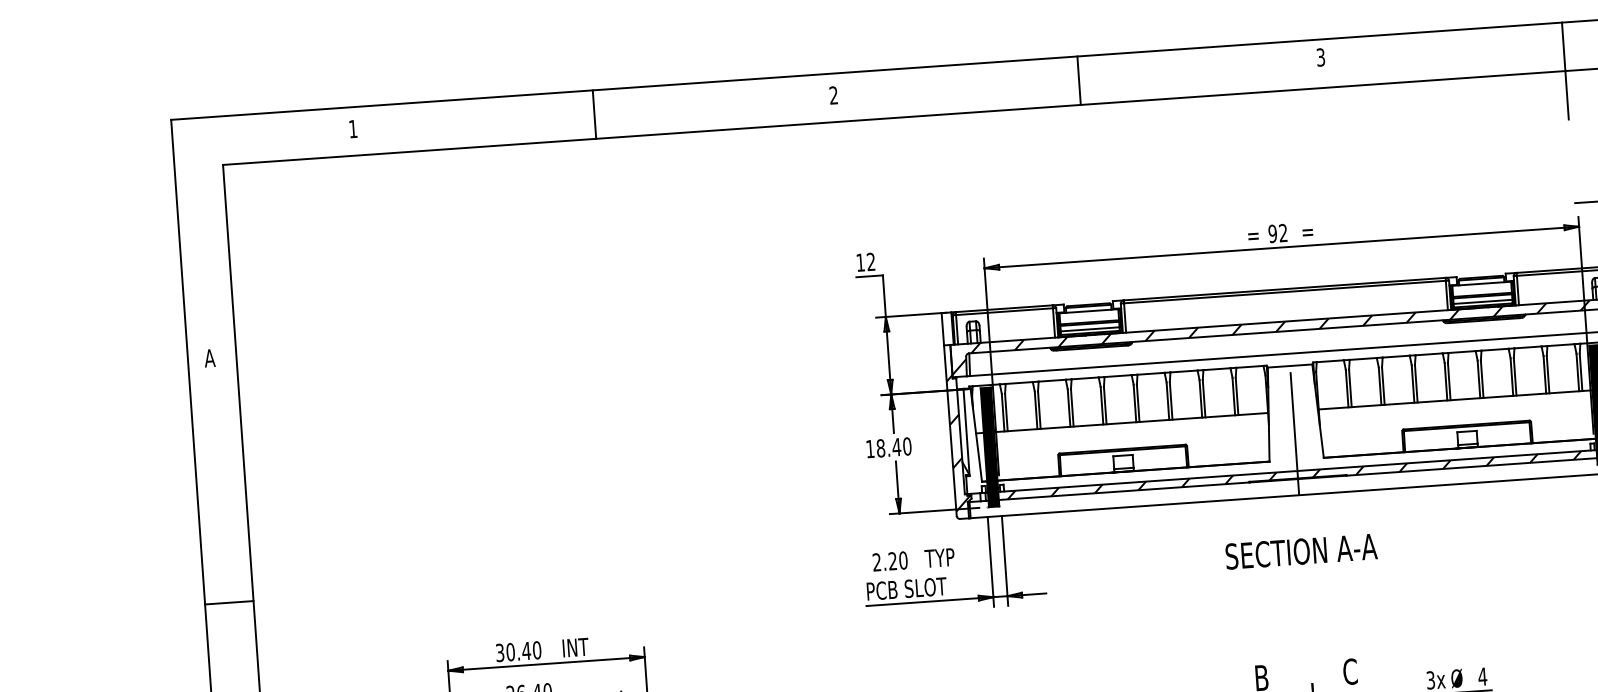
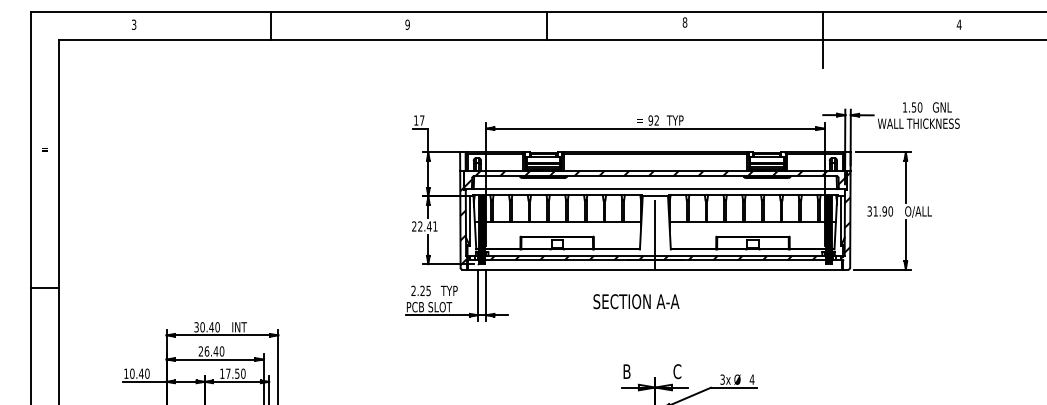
text: (1319, 57) -> (684, 22), 3 -> 8
text: (833, 94) -> (407, 24), 2 -> 9
text: (353, 128) -> (134, 24), 1 -> 3
text: (1314, 230) -> (674, 120), = -> TYP
text: (871, 261) -> (422, 120), 12 -> 17
text: (209, 357) -> (43, 148), A -> =
text: (888, 447) -> (424, 226), 18.40 -> 22.41
text: (1301, 551) -> (636, 301), moved
text: (903, 559) -> (428, 290), 2.20 -> 2.25

